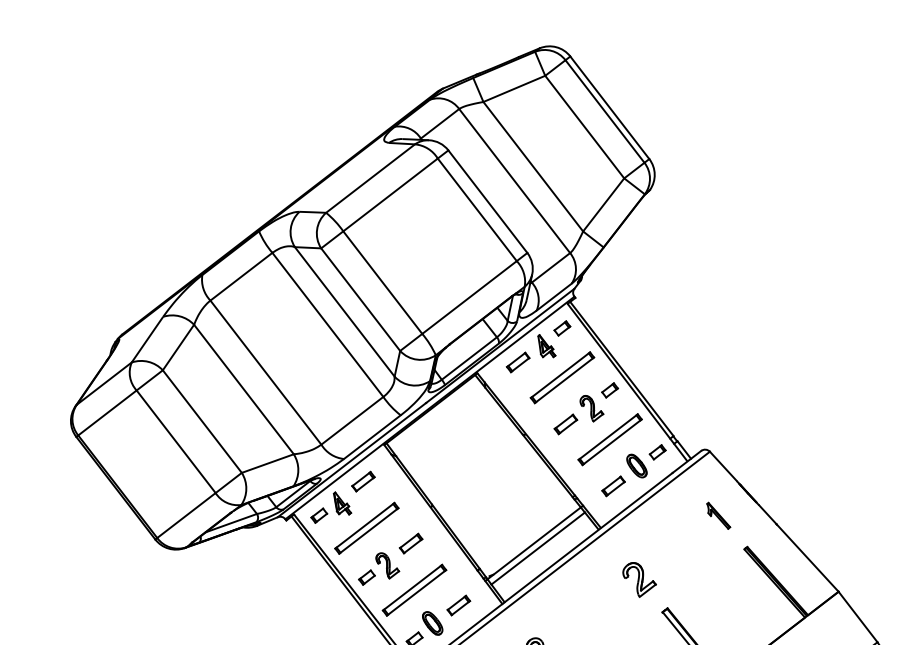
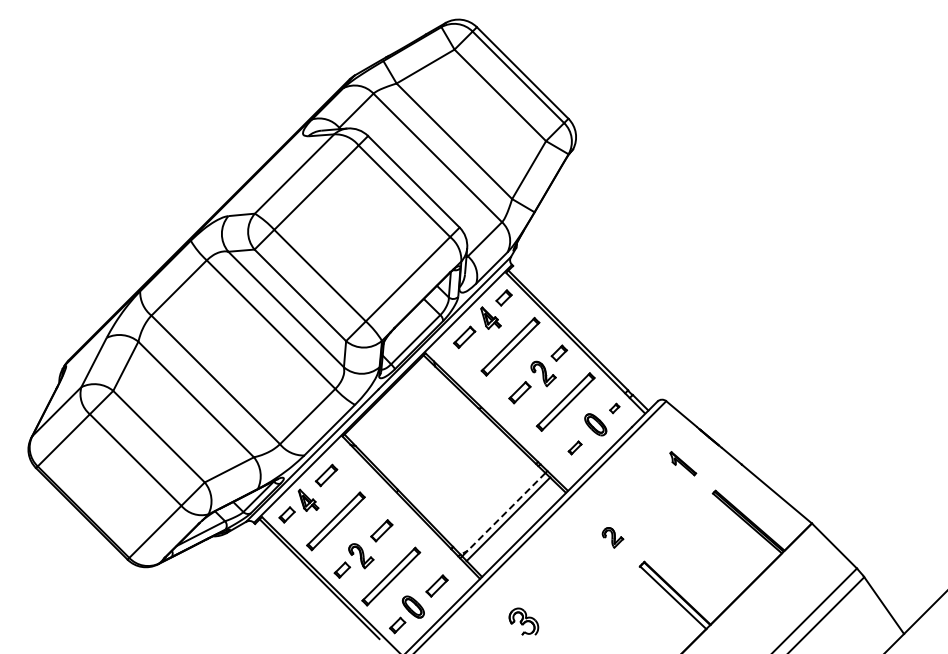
part: (657, 452) -> (614, 408), size x0.6
part: (612, 485) -> (574, 447), size x0.6
line: (533, 543) -> (503, 514), solid -> dashed
part: (639, 579) -> (612, 537), size x0.6

